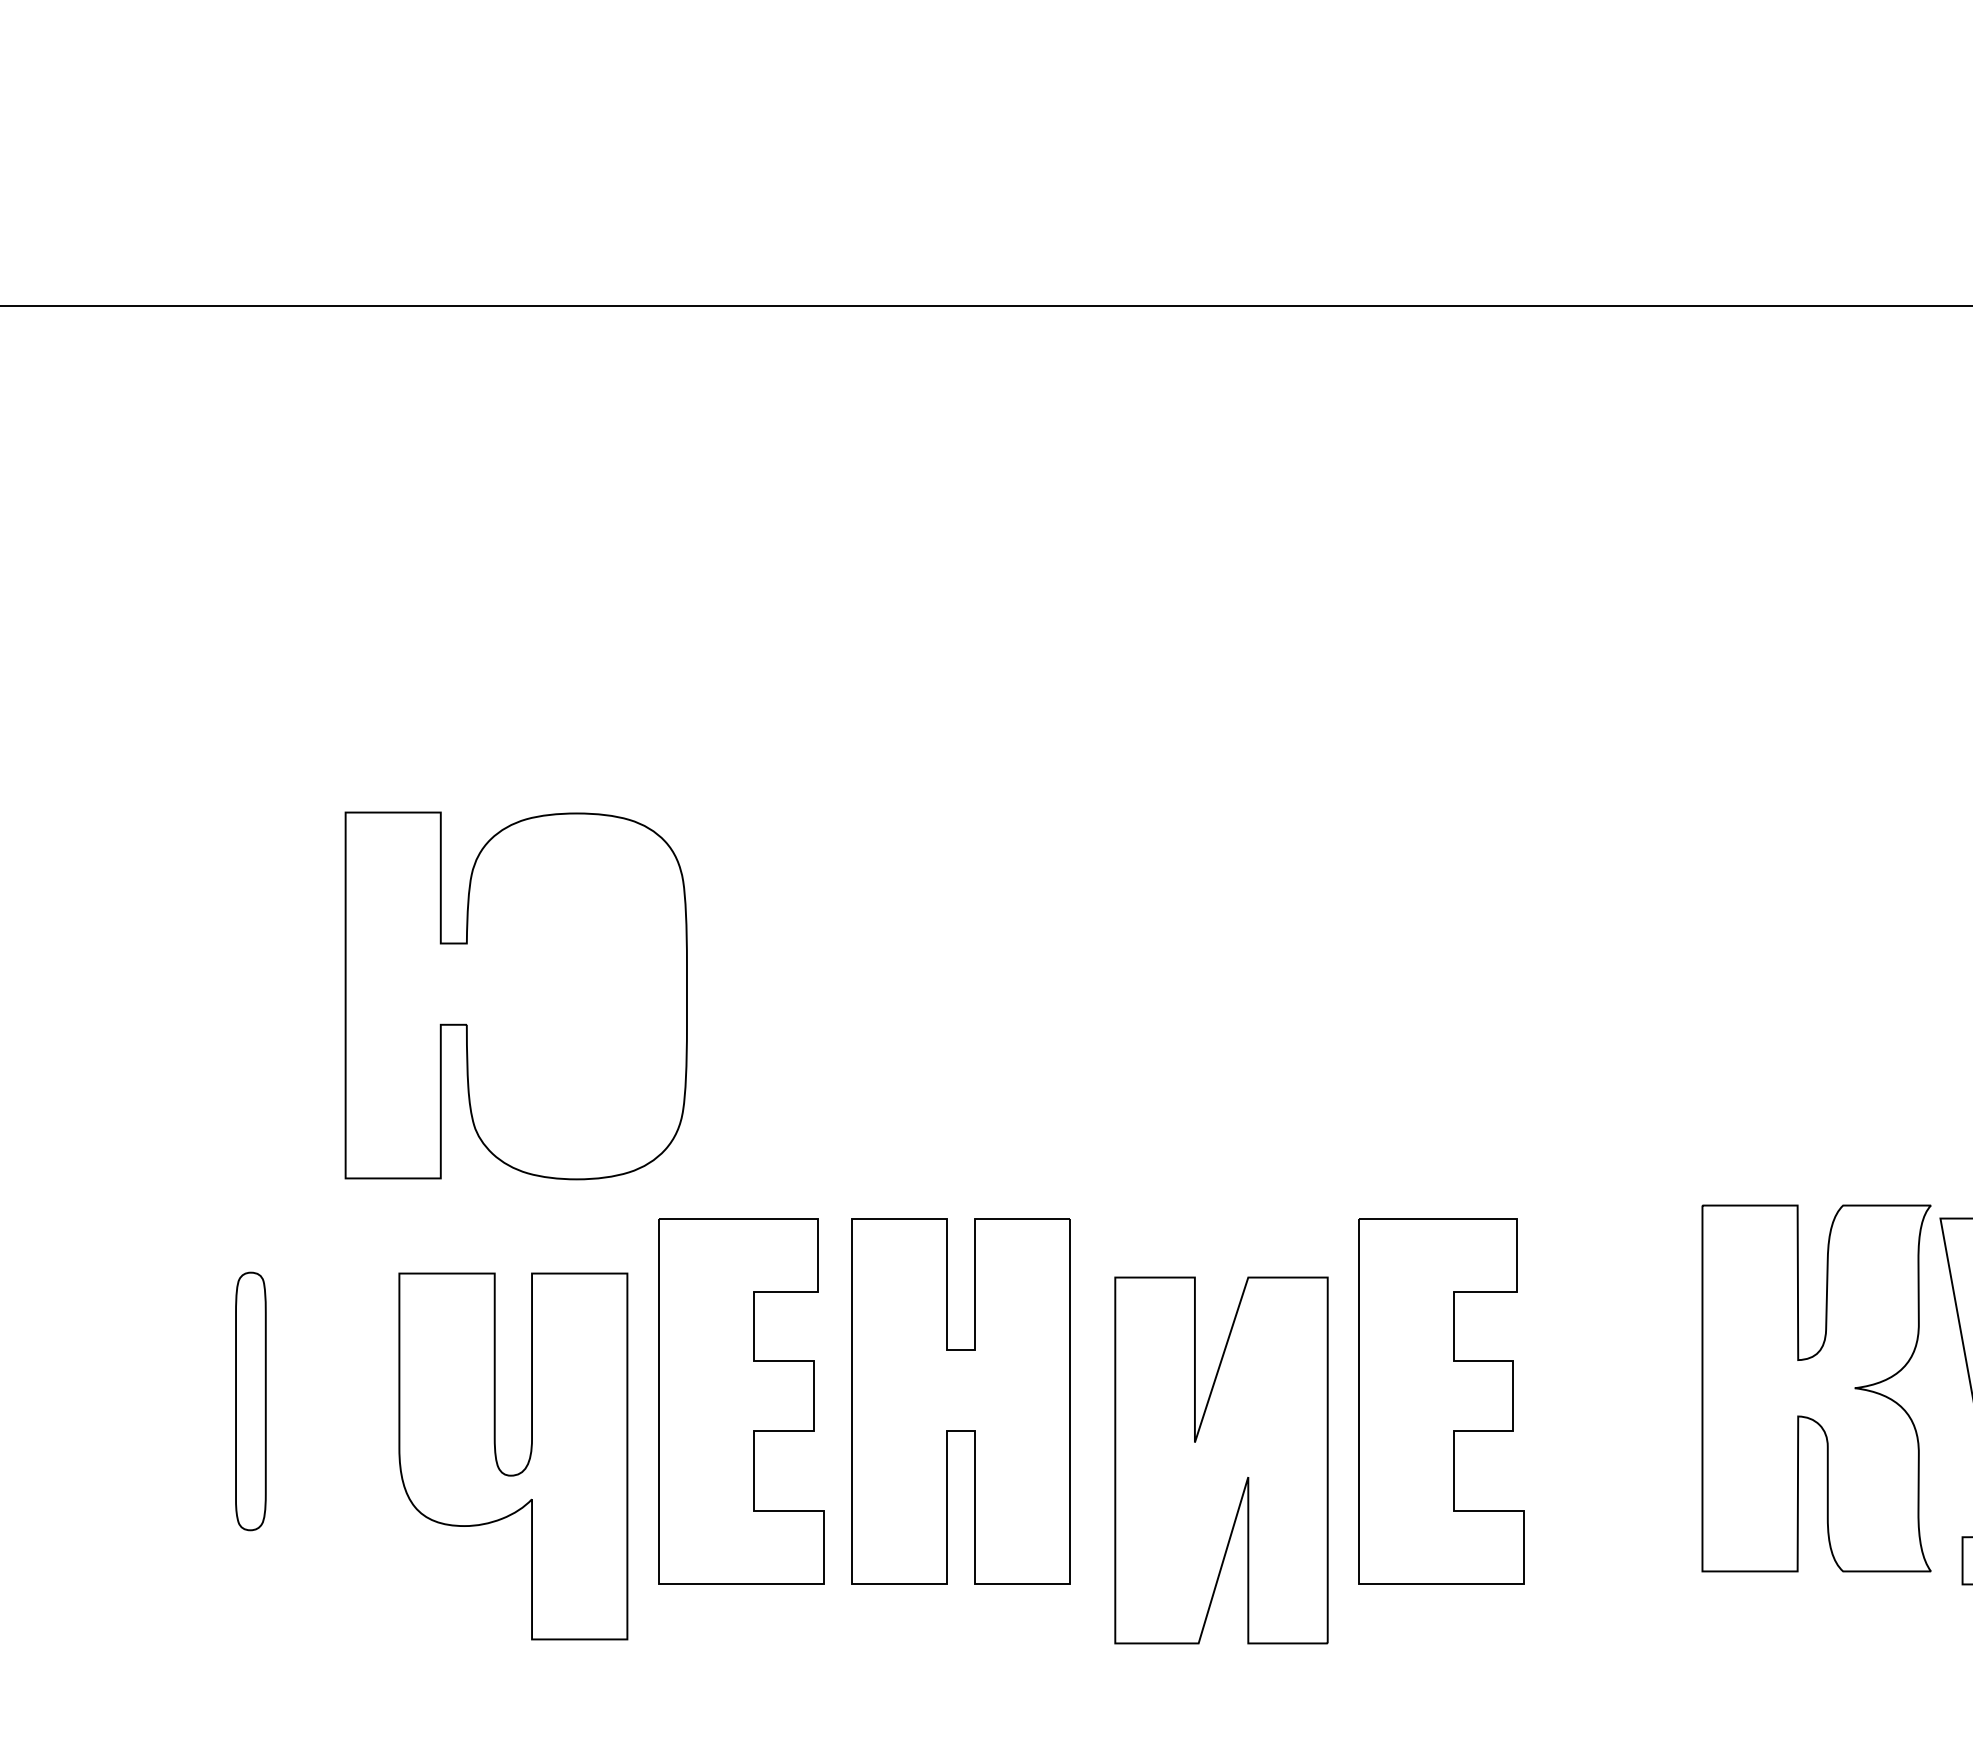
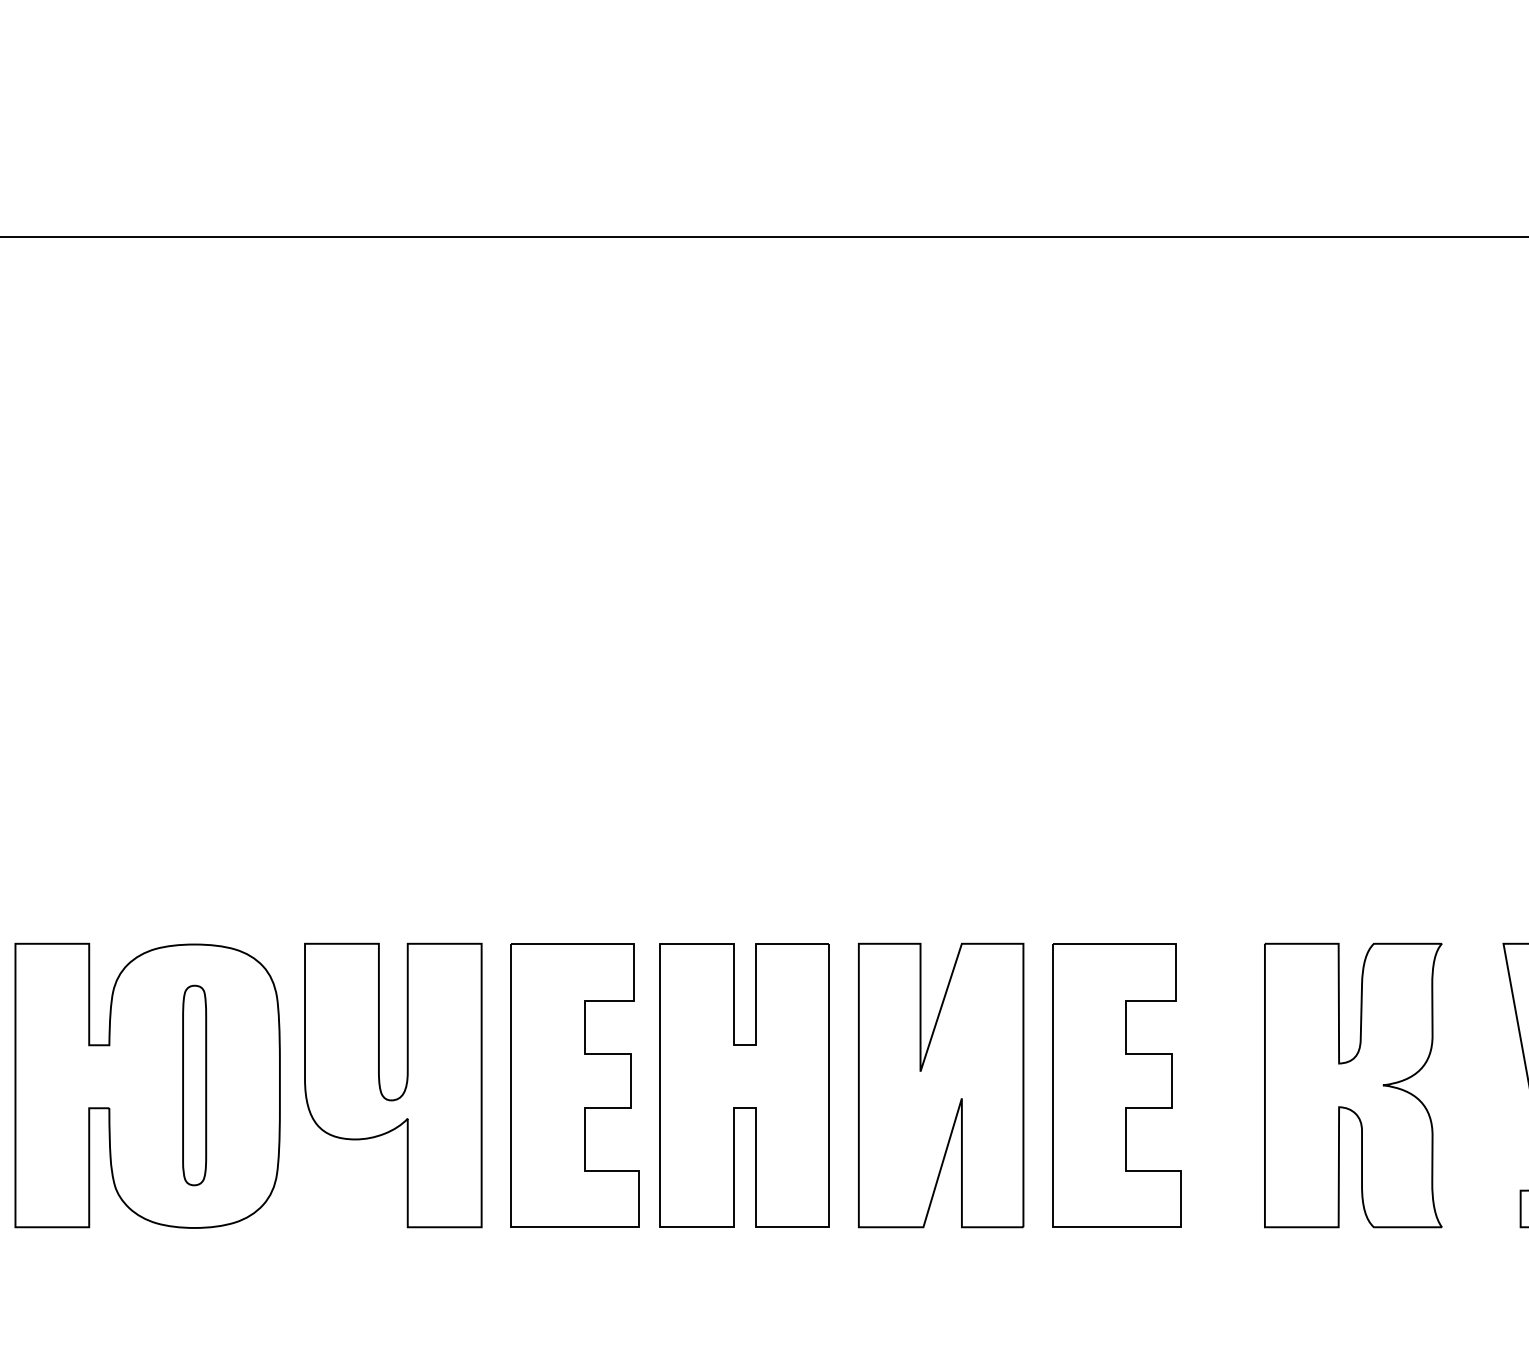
part: (515, 995) -> (147, 1085), moved
part: (1816, 1388) -> (1353, 1085), moved
part: (1221, 1460) -> (941, 1085), moved
part: (527, 1462) -> (404, 1090), moved

